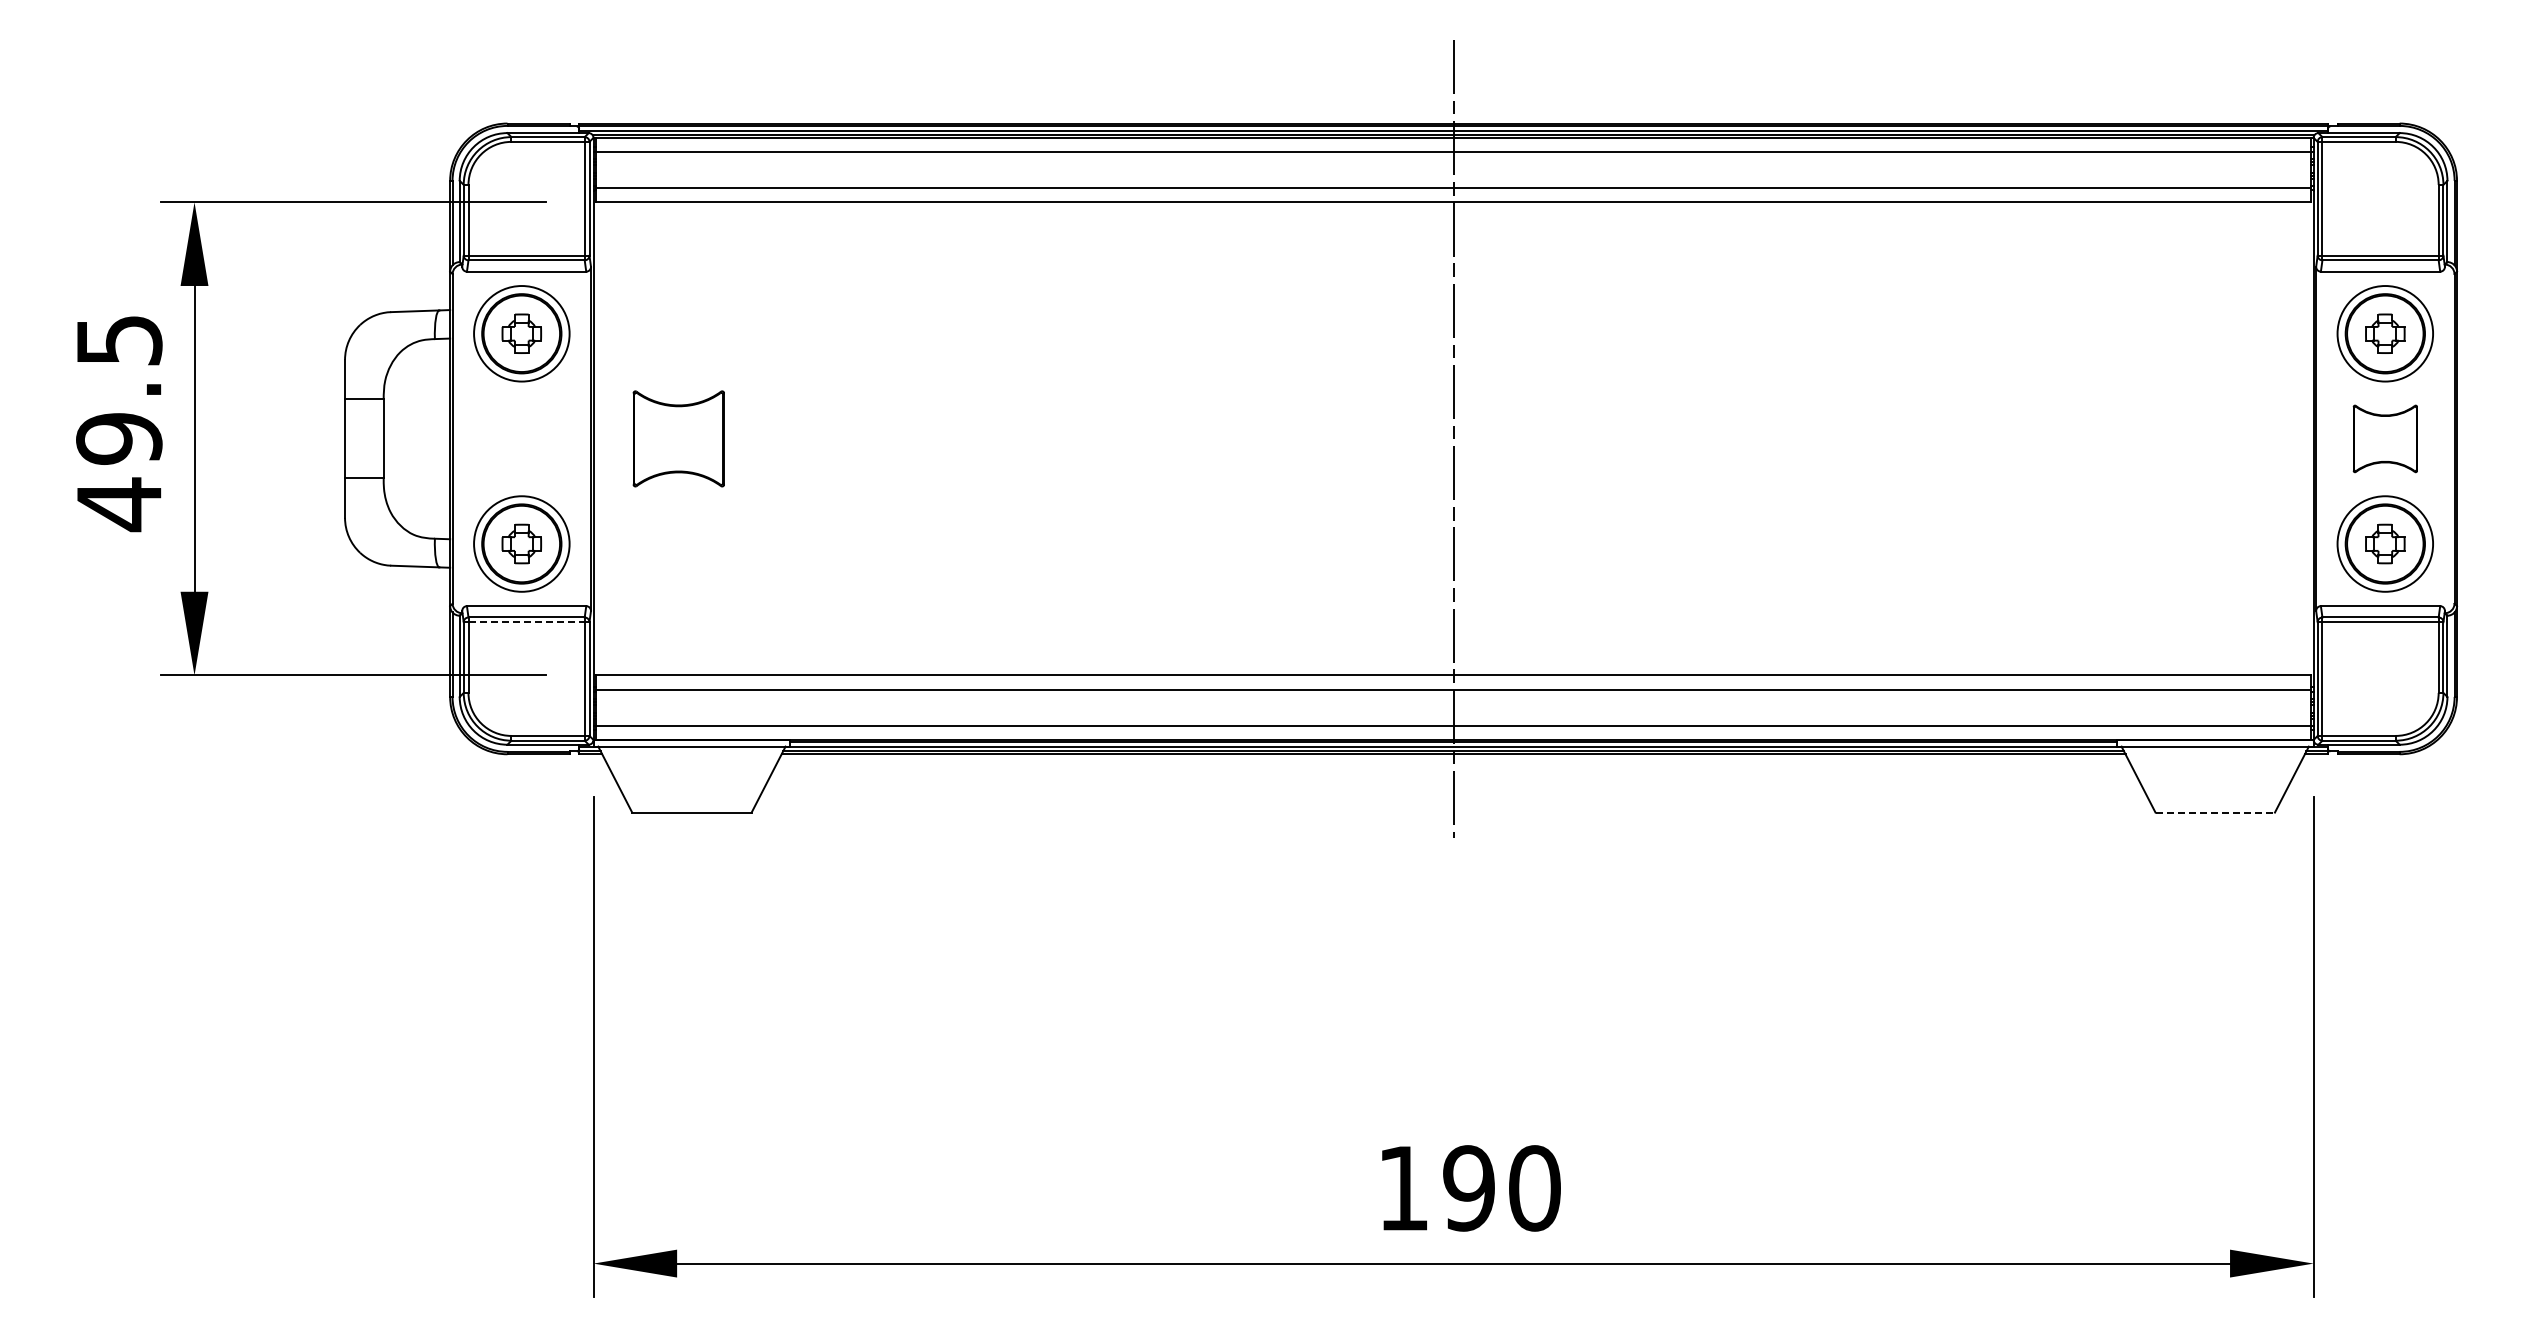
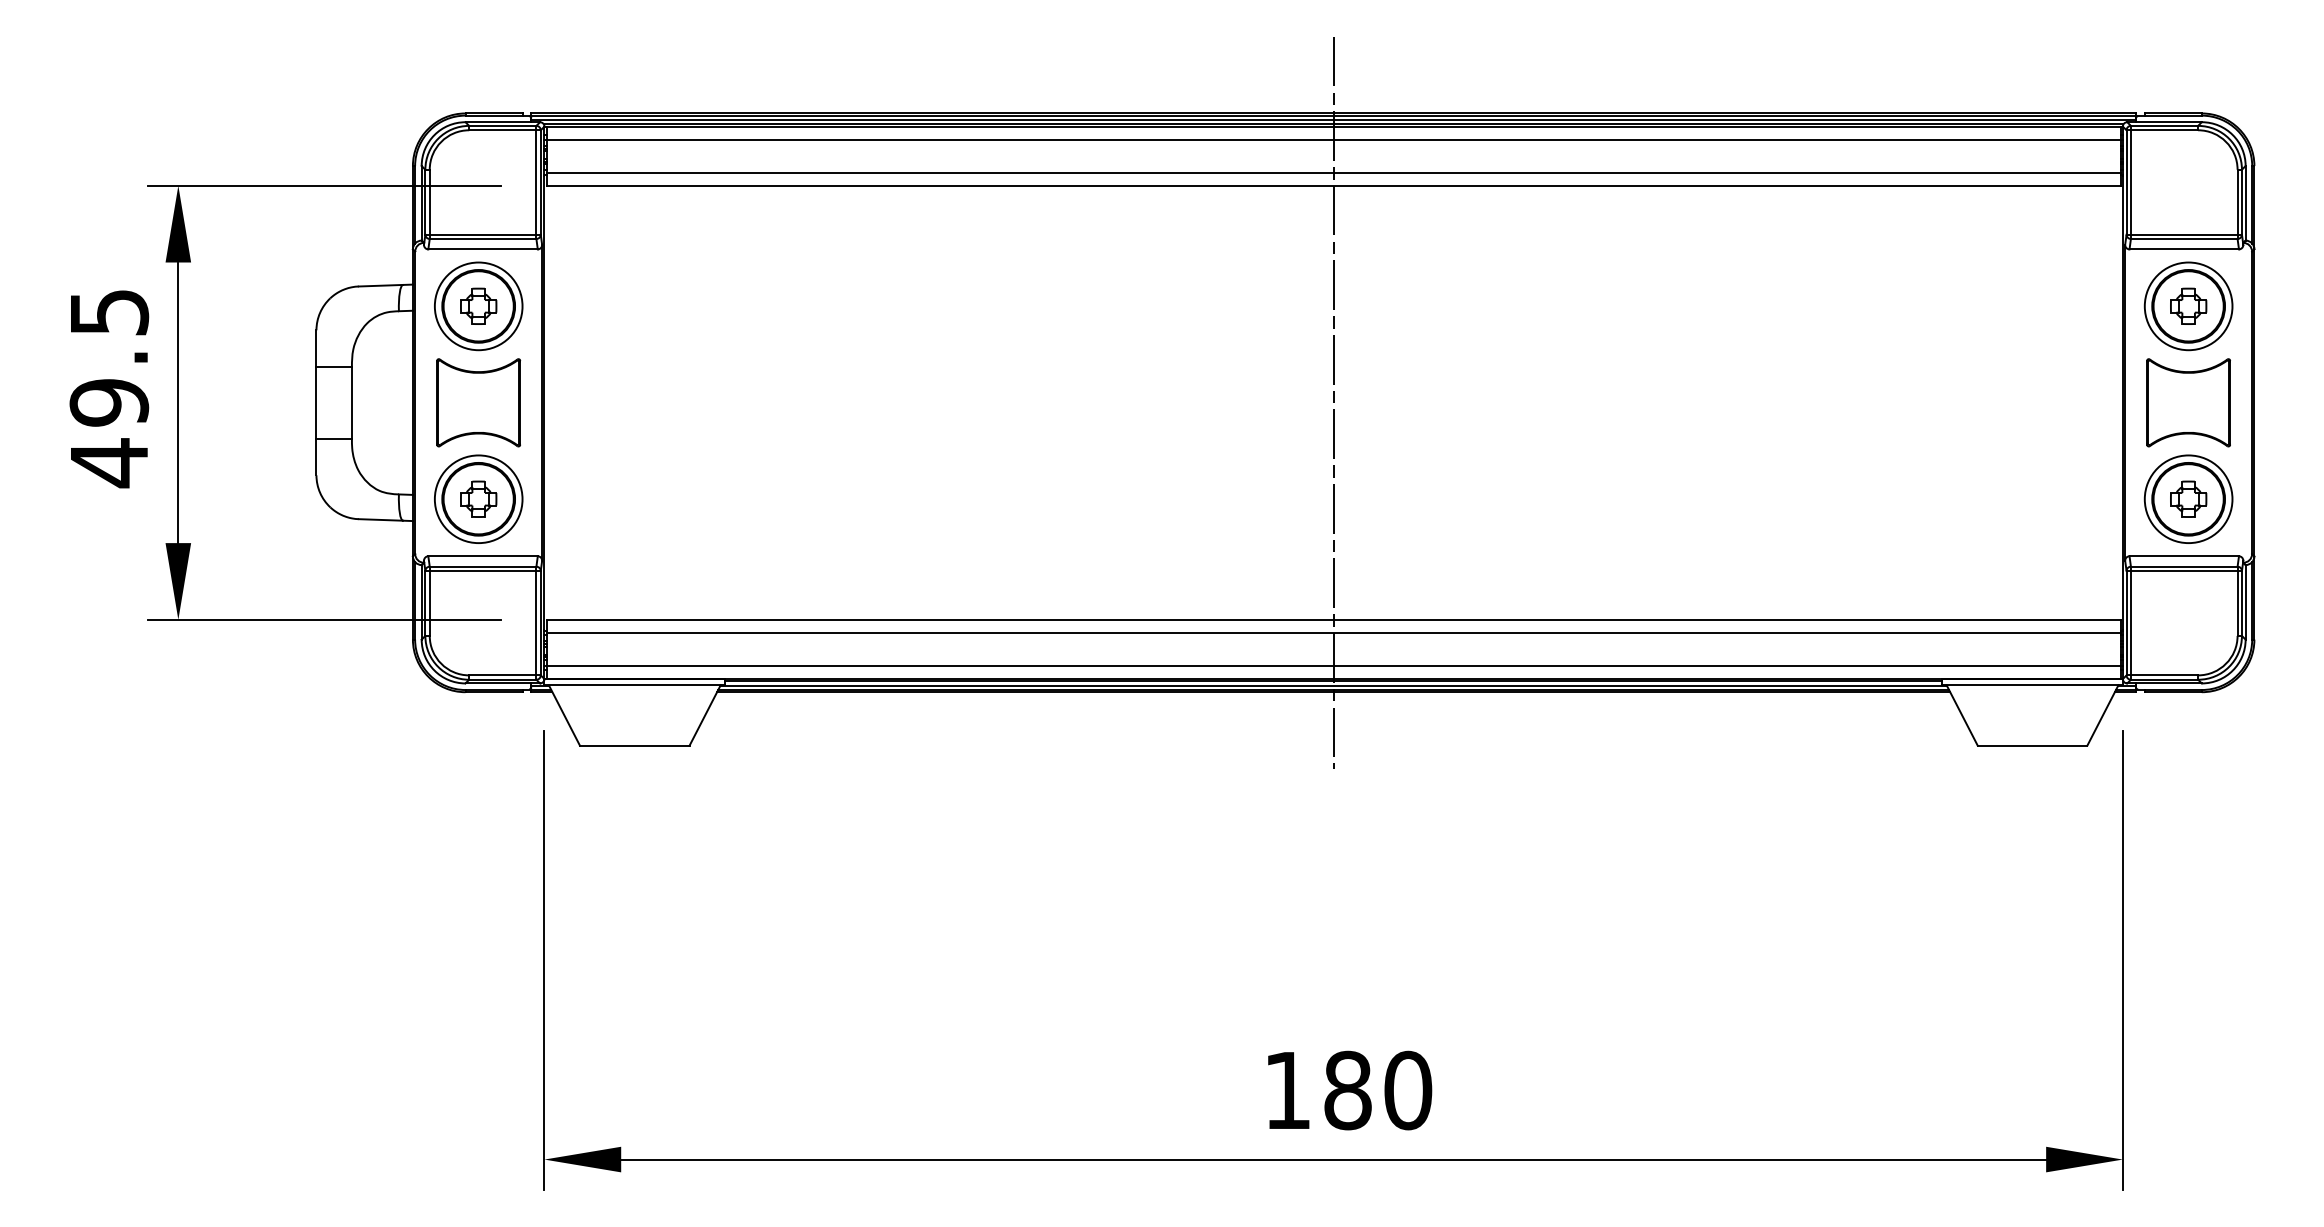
part: (678, 438) -> (478, 402), moved
part: (2385, 438) -> (2188, 402), size x1.43
line: (527, 622) -> (483, 571), dashed -> solid
line: (2215, 812) -> (2032, 745), dashed -> solid
text: (1469, 1188) -> (1348, 1090), 190 -> 180

